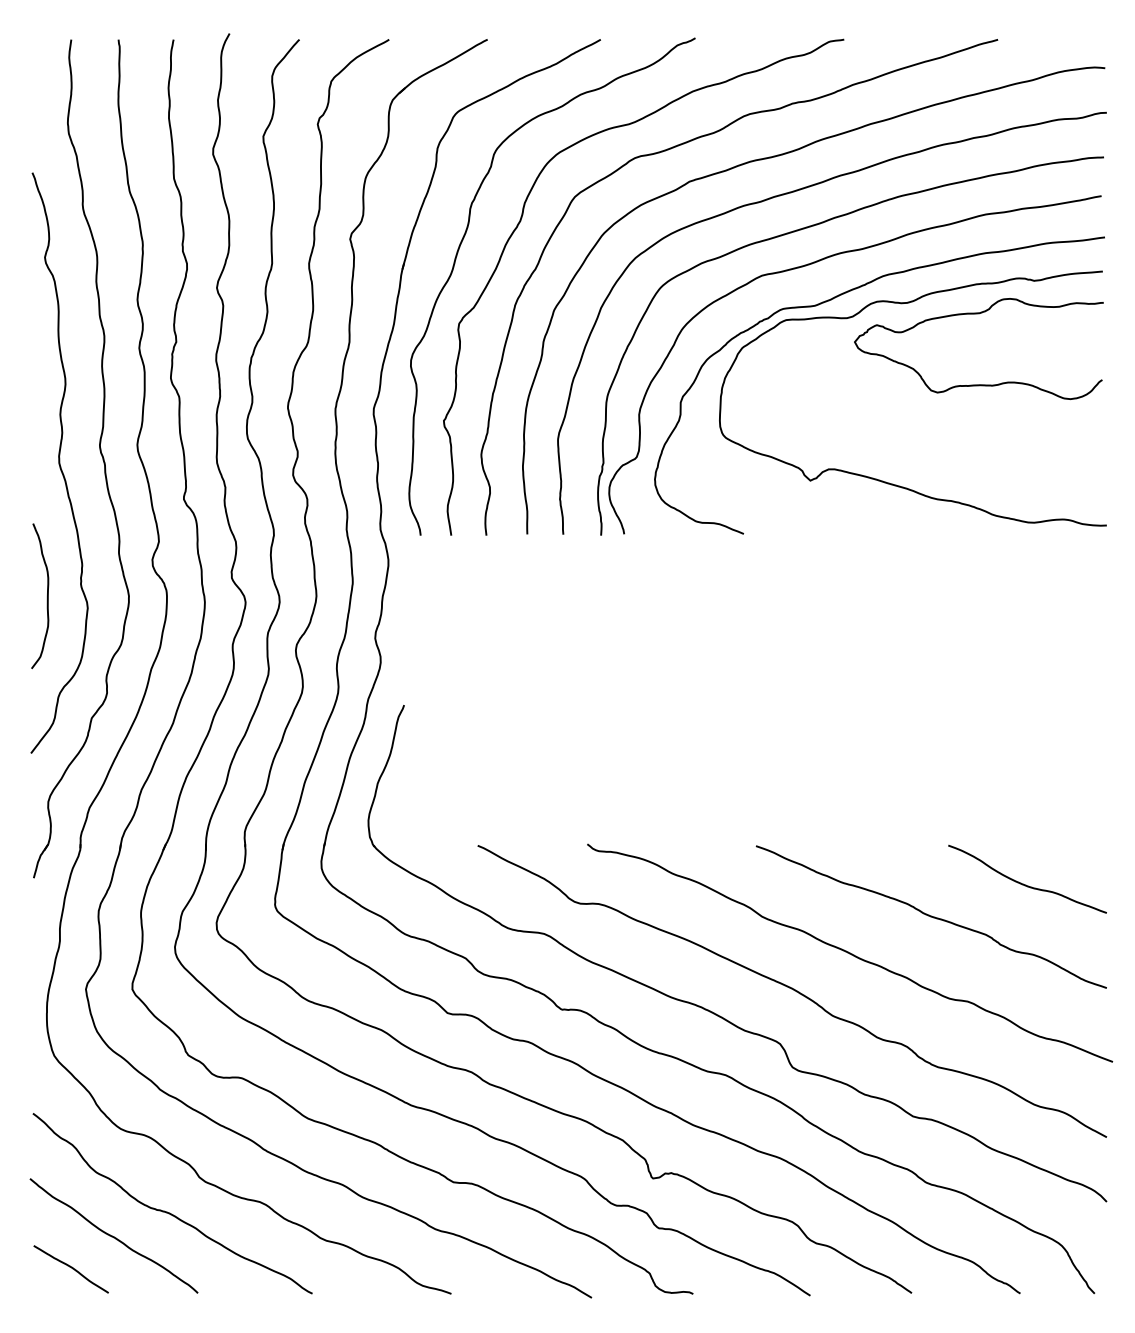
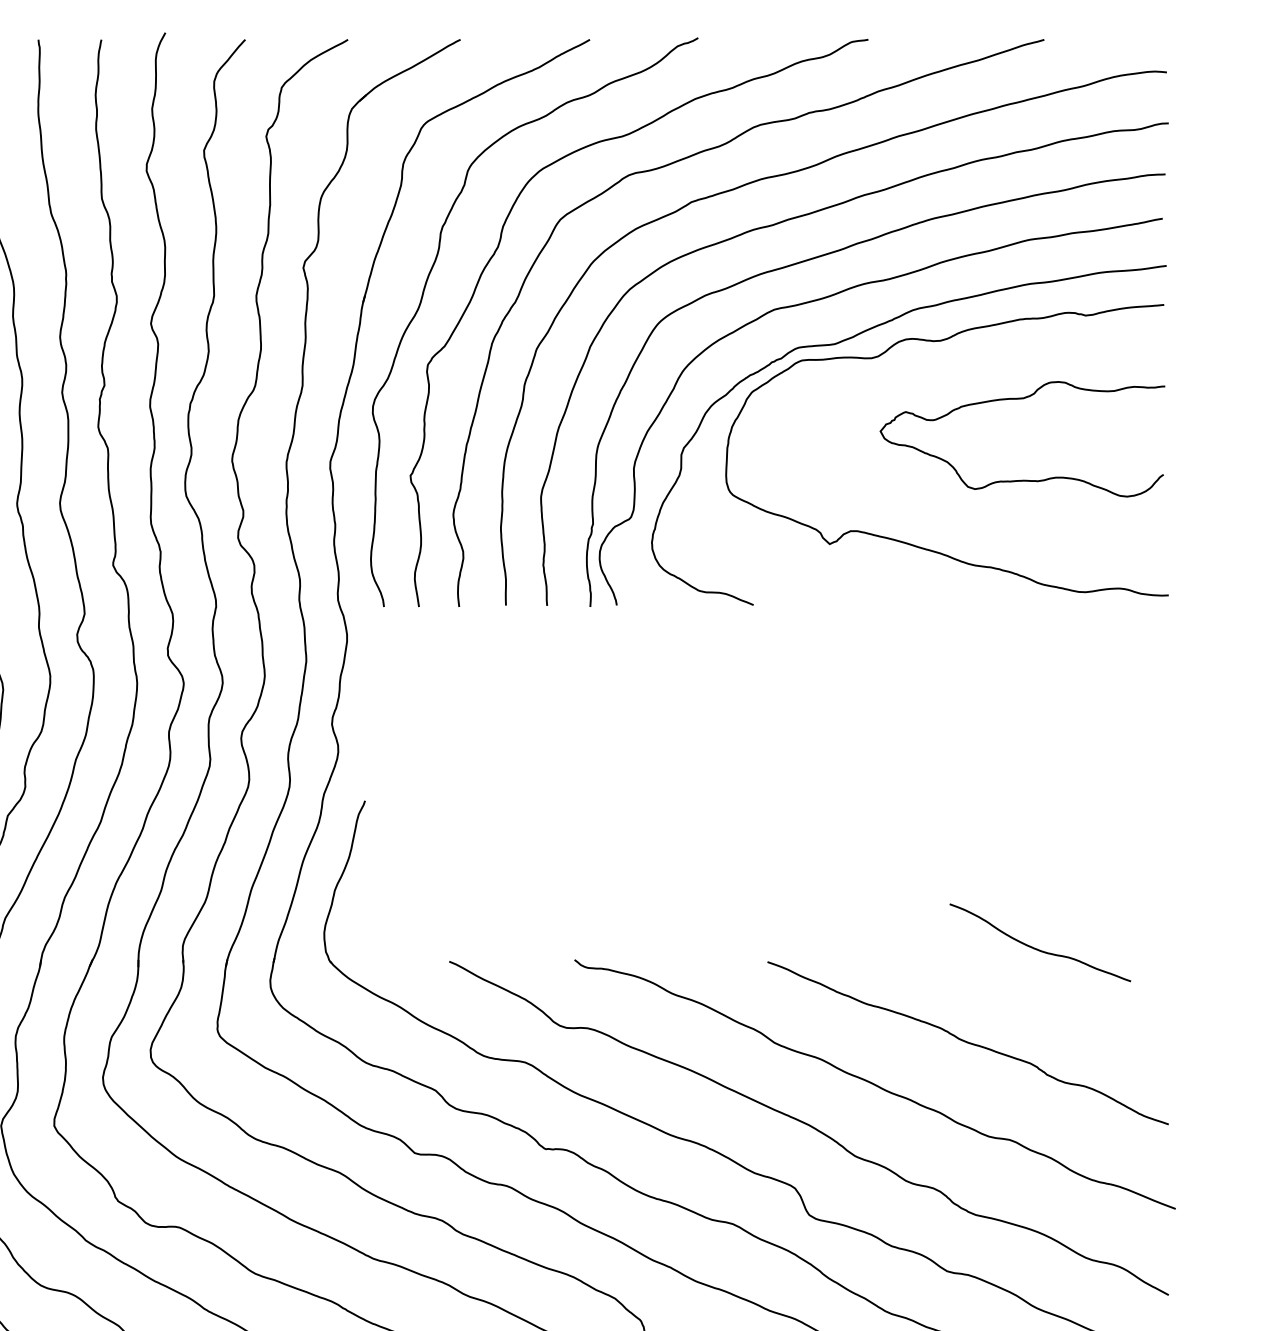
curve: (978, 314) -> (1021, 399), moved
curve: (1026, 884) -> (1039, 948), moved

